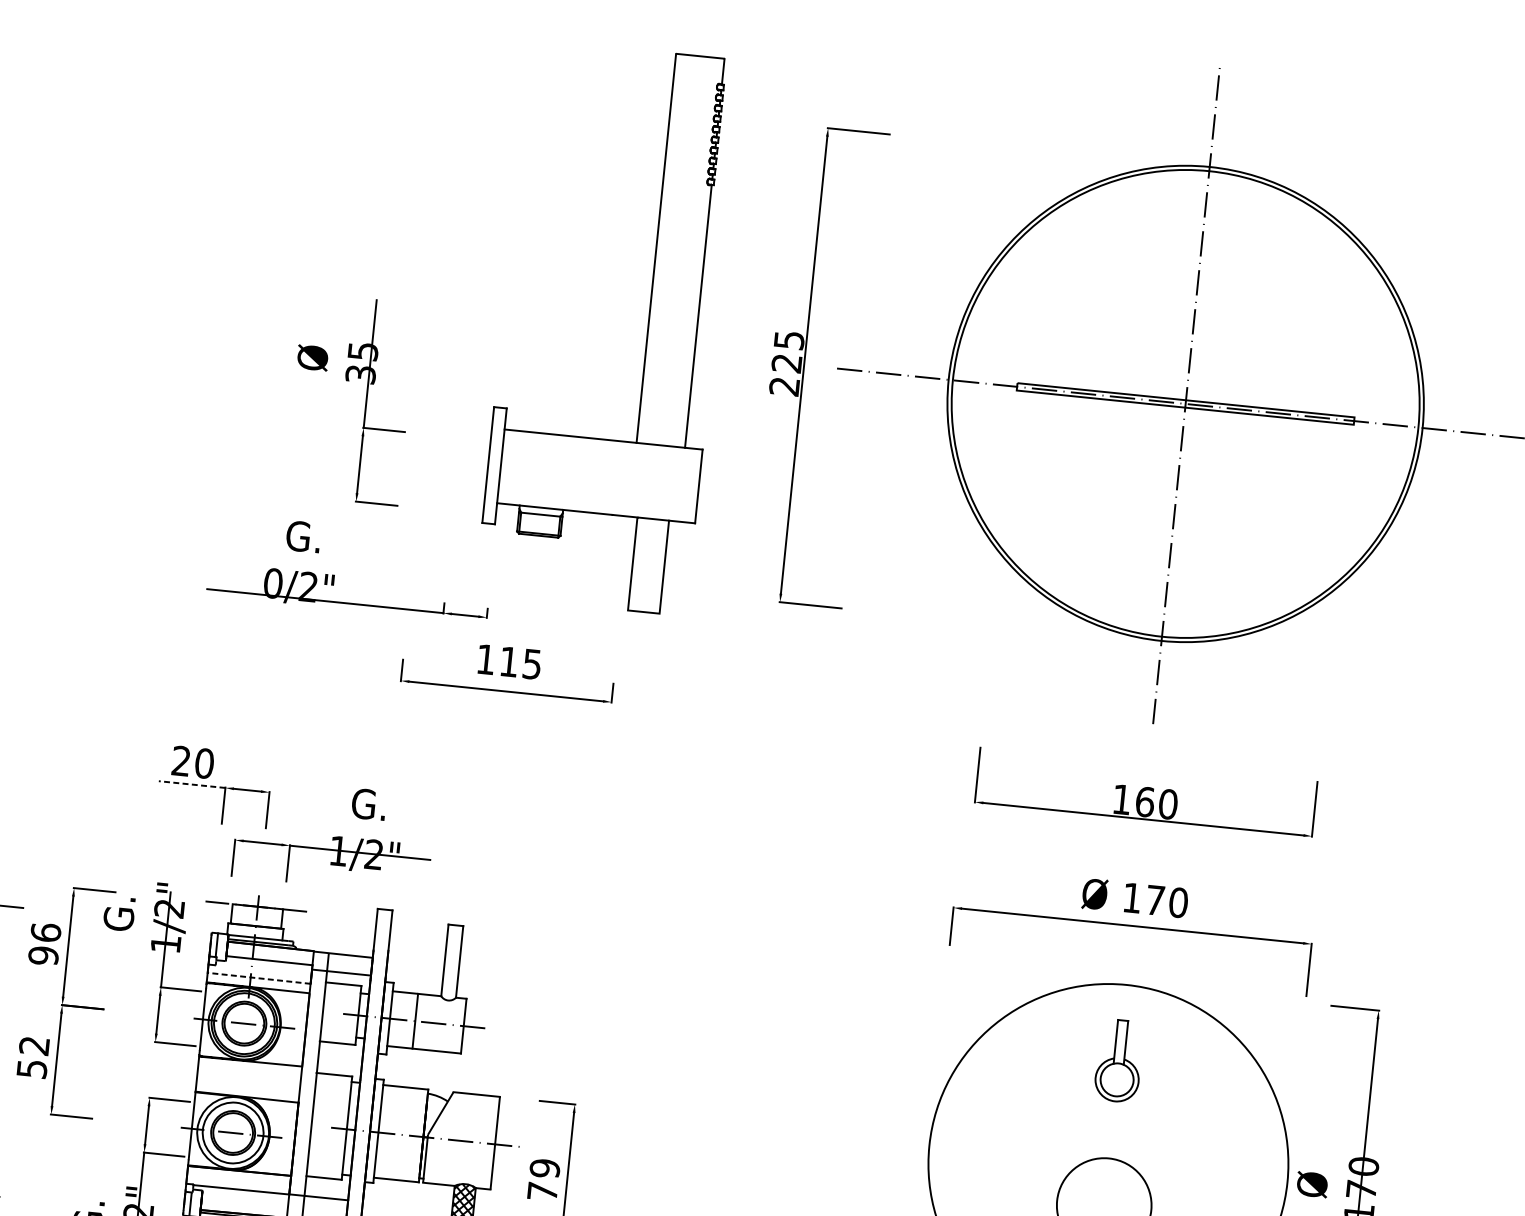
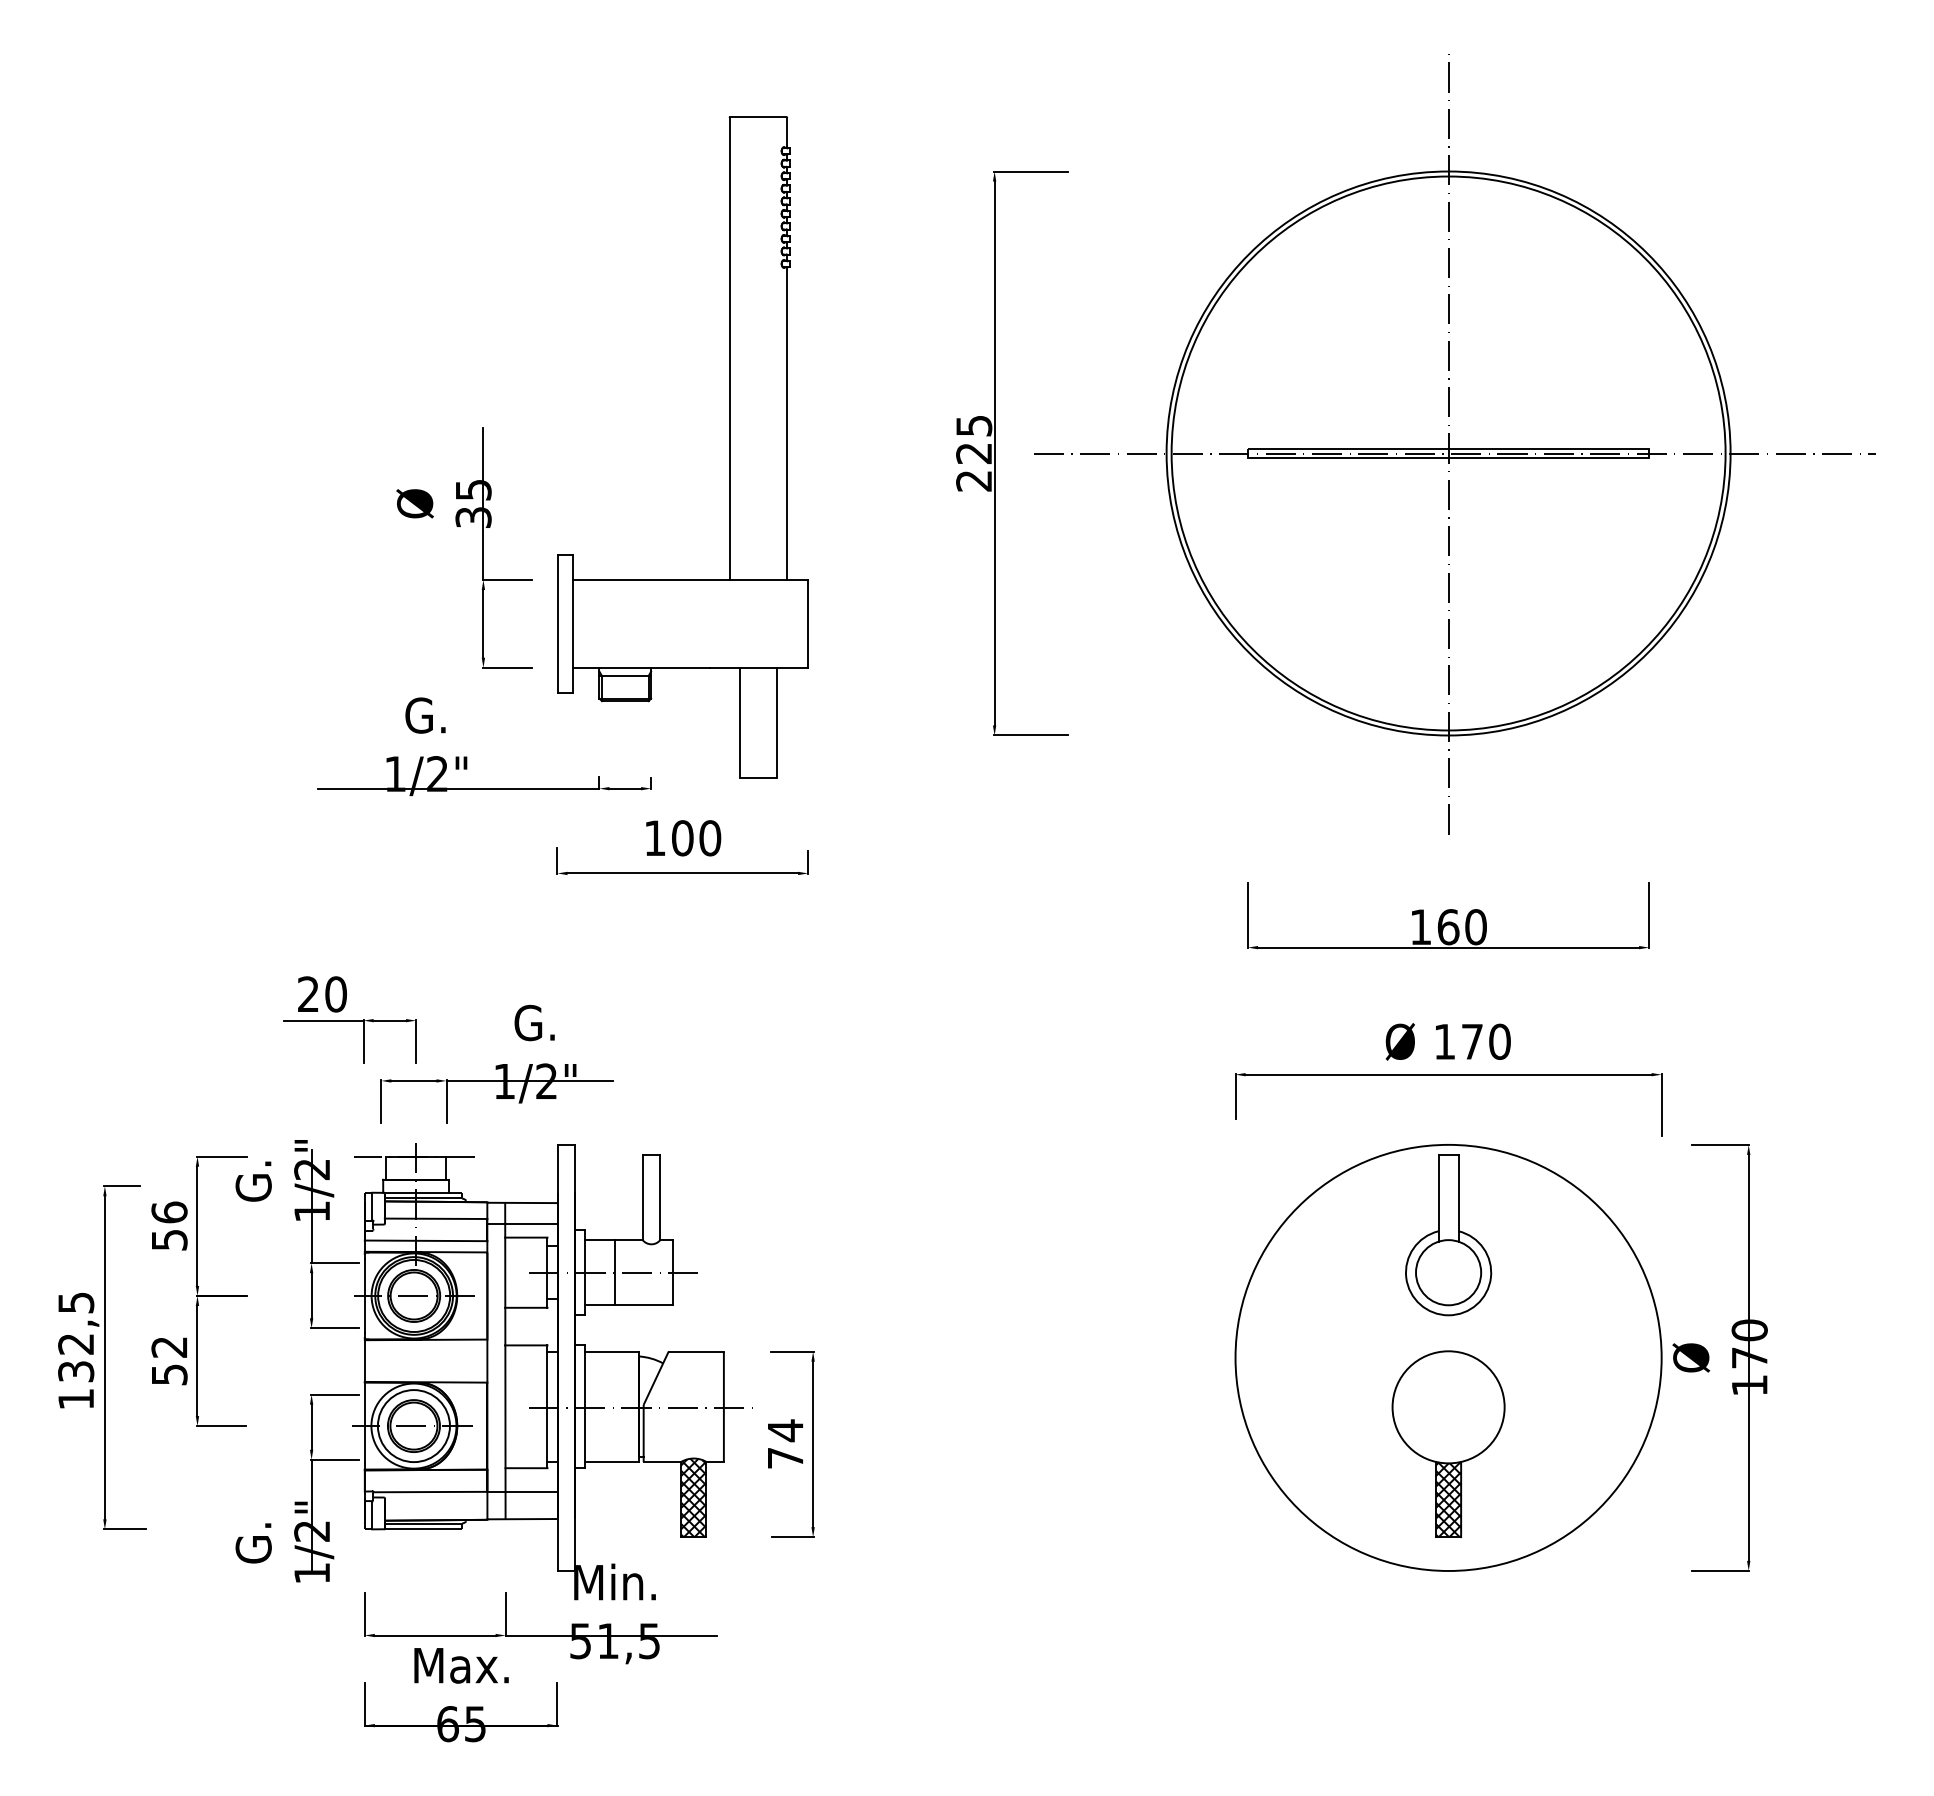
part: (647, 331) -> (729, 447), moved
text: (273, 583) -> (395, 774), 0/2" -> 1/2"
text: (520, 663) -> (696, 838), 115 -> 100
line: (191, 784) -> (323, 1020), dashed -> solid
text: (43, 956) -> (169, 1240), 96 -> 56
line: (258, 978) -> (425, 1240), dashed -> solid
part: (1118, 1061) -> (1448, 1235), size x1.67
text: (545, 1168) -> (785, 1430), 79 -> 74

